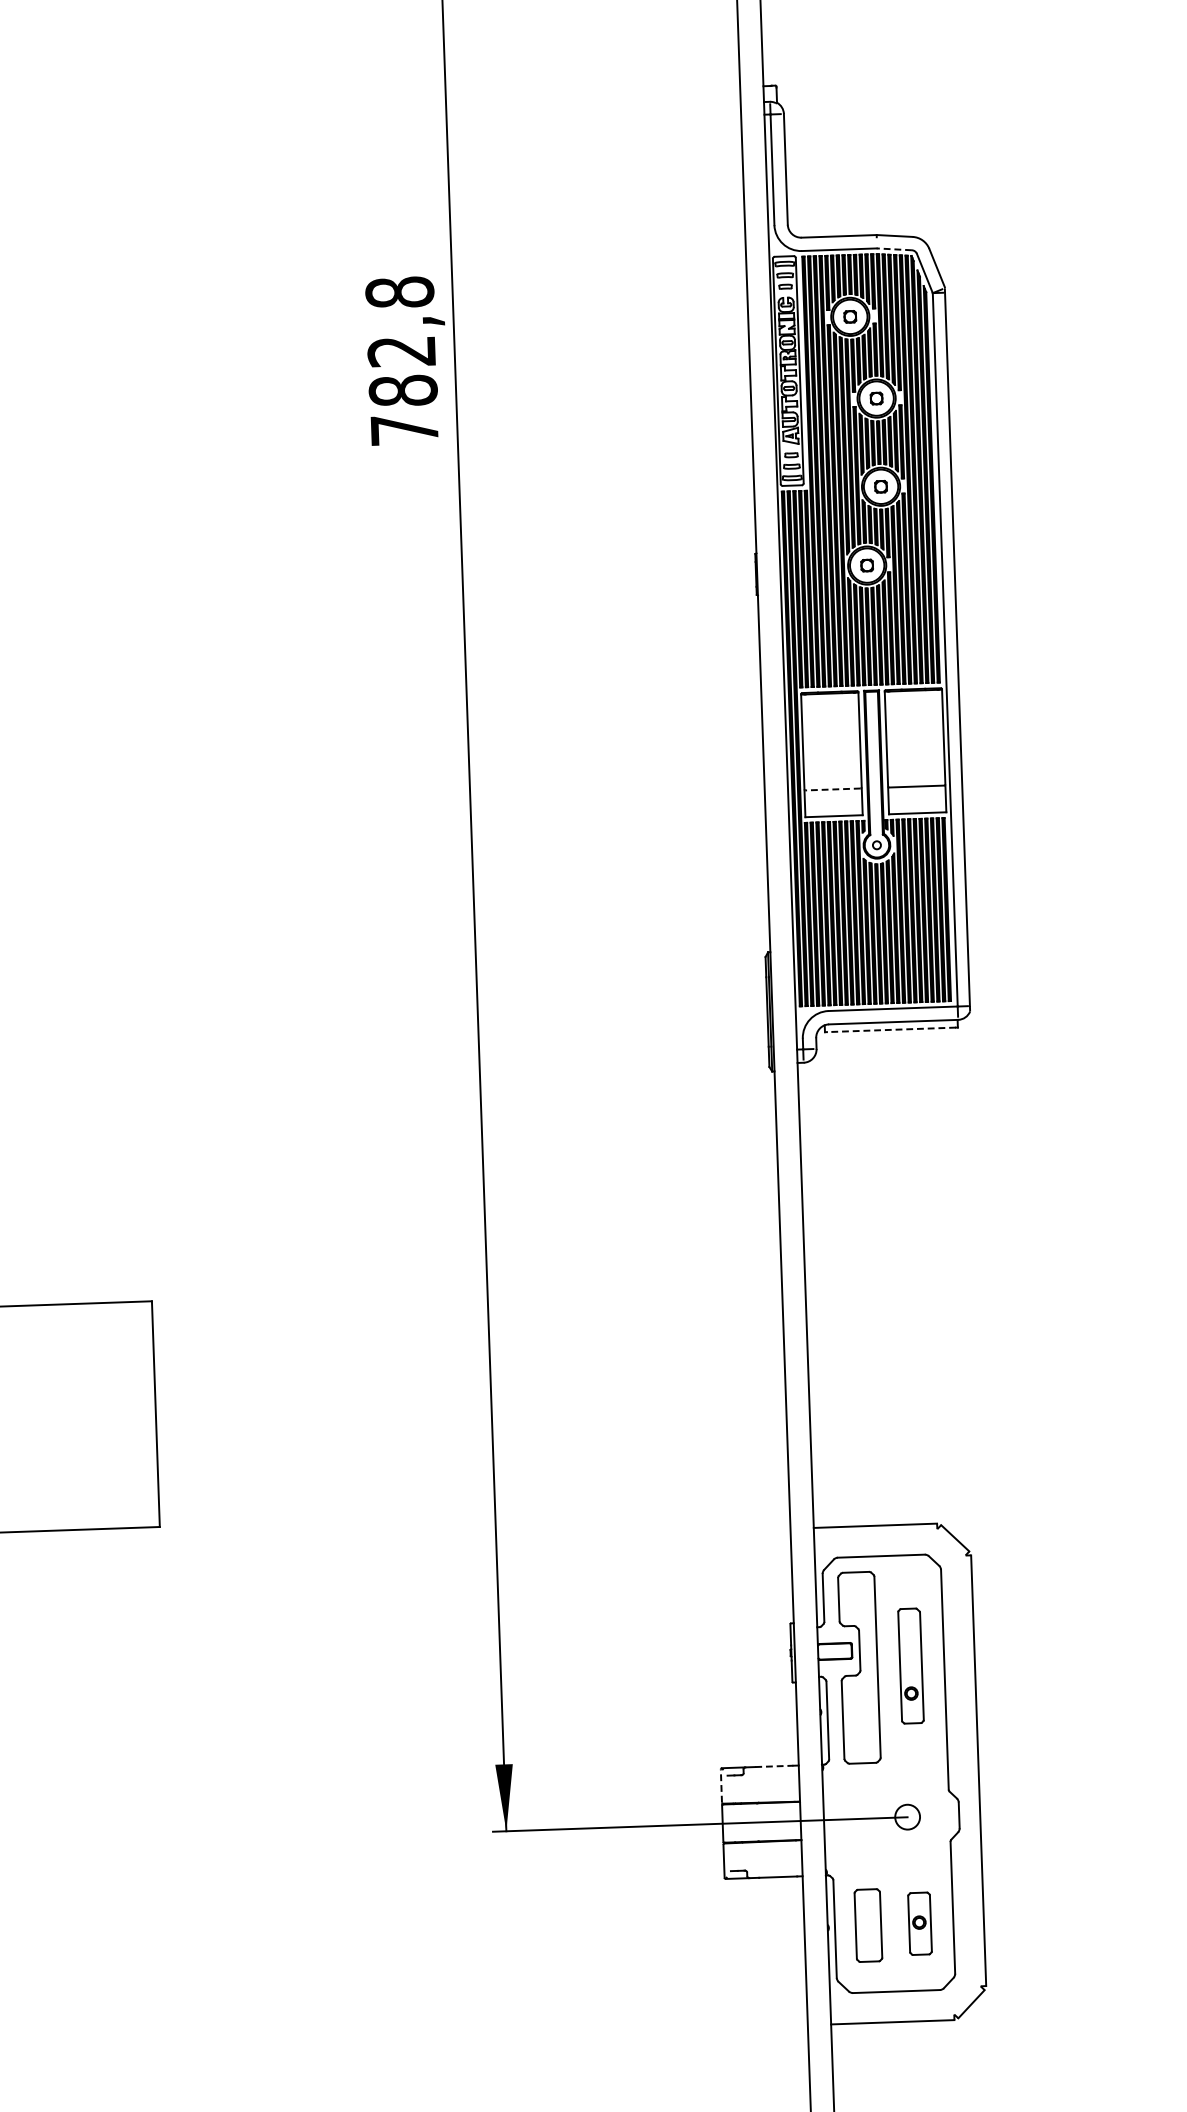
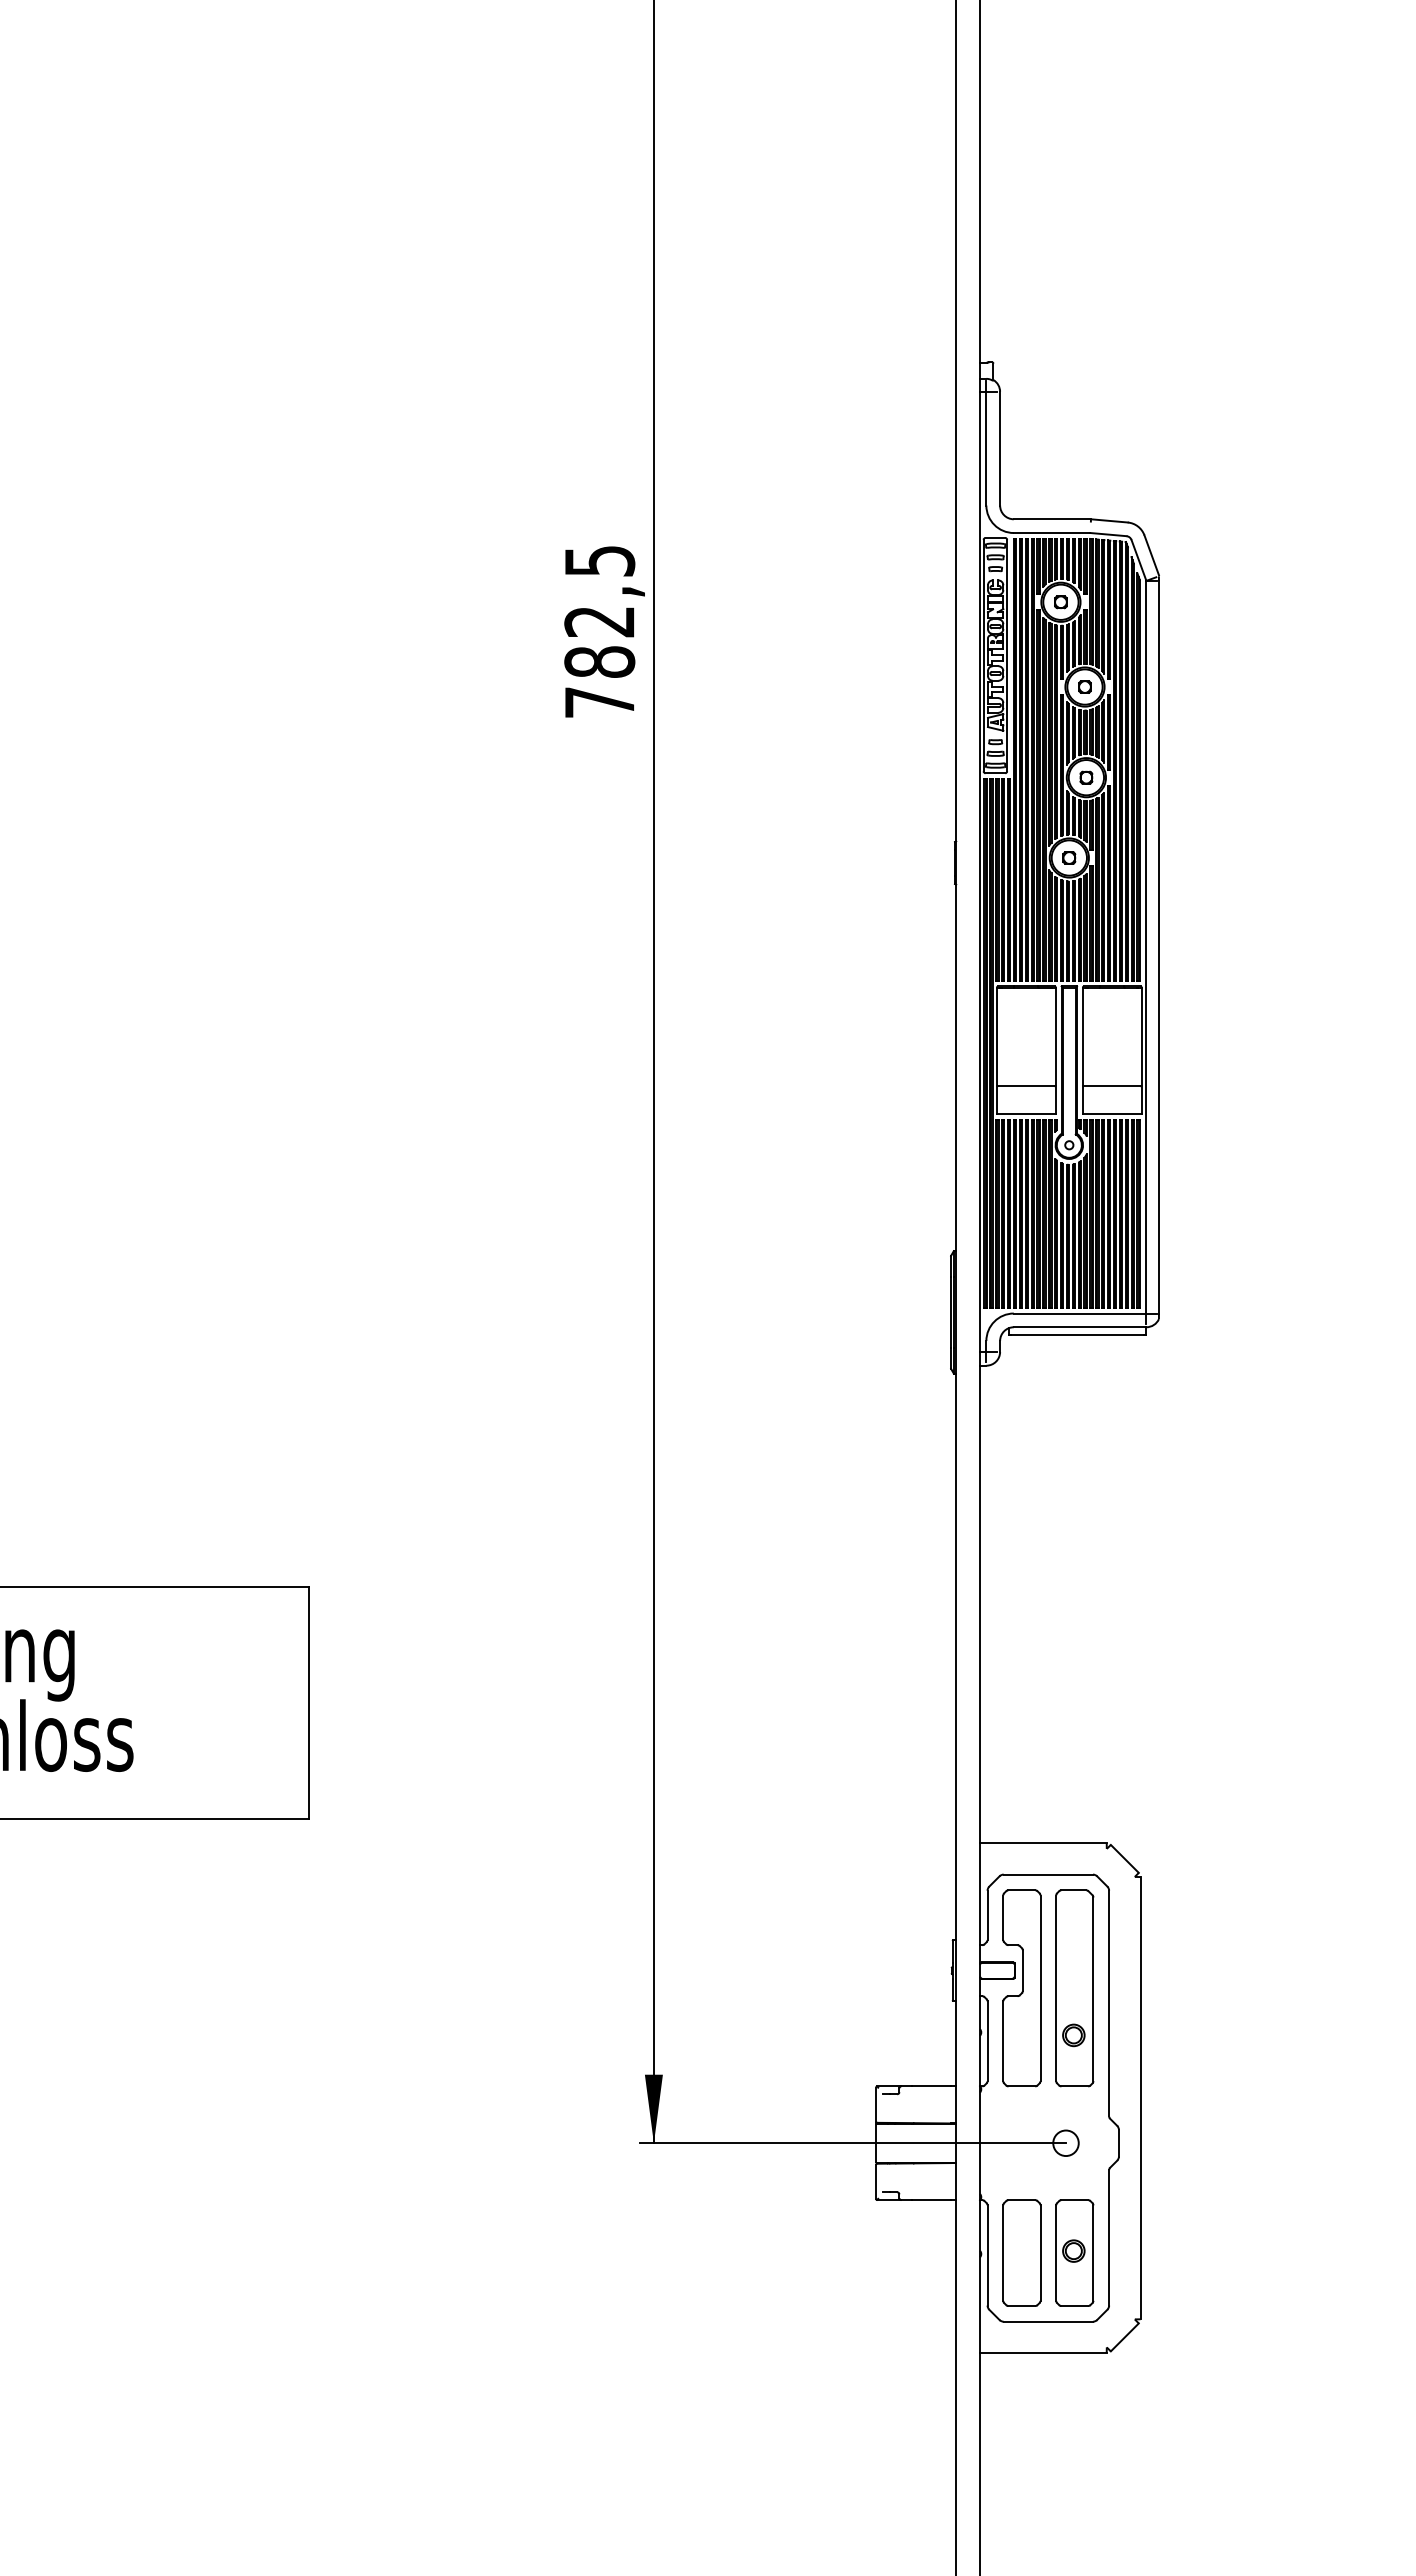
line: (893, 249) -> (1107, 534), dashed -> solid
text: (399, 291) -> (599, 560), 782,8 -> 782,5
line: (832, 789) -> (1025, 1086), dashed -> solid
line: (891, 1030) -> (1077, 1335), dashed -> solid
part: (910, 1666) -> (1074, 1988), size x1.67
line: (774, 1766) -> (931, 2086), dashed -> solid
line: (721, 1785) -> (876, 2104), dashed -> solid
part: (919, 1923) -> (1074, 2252), size x1.67
part: (868, 1925) -> (1021, 2252), size x1.43

